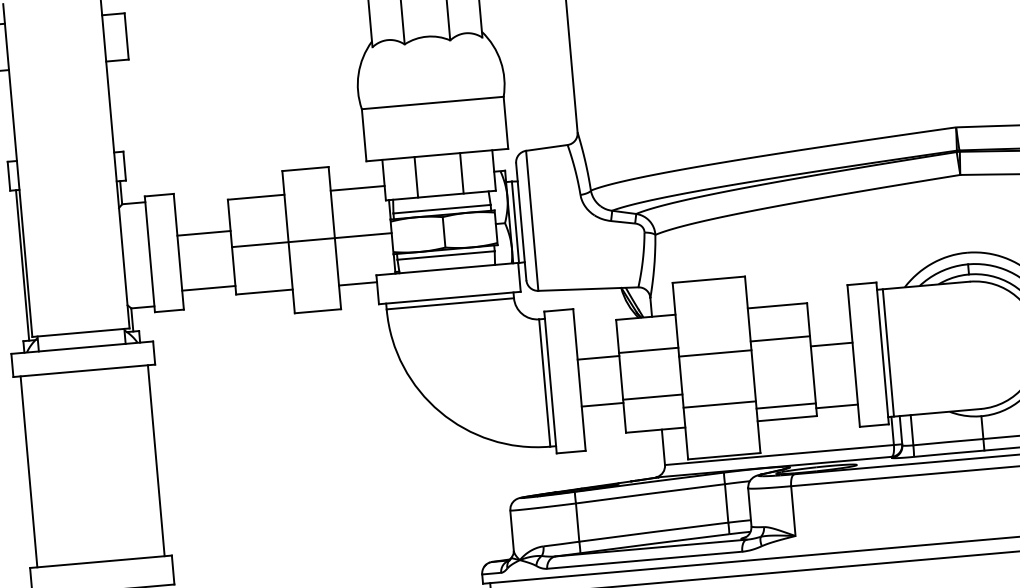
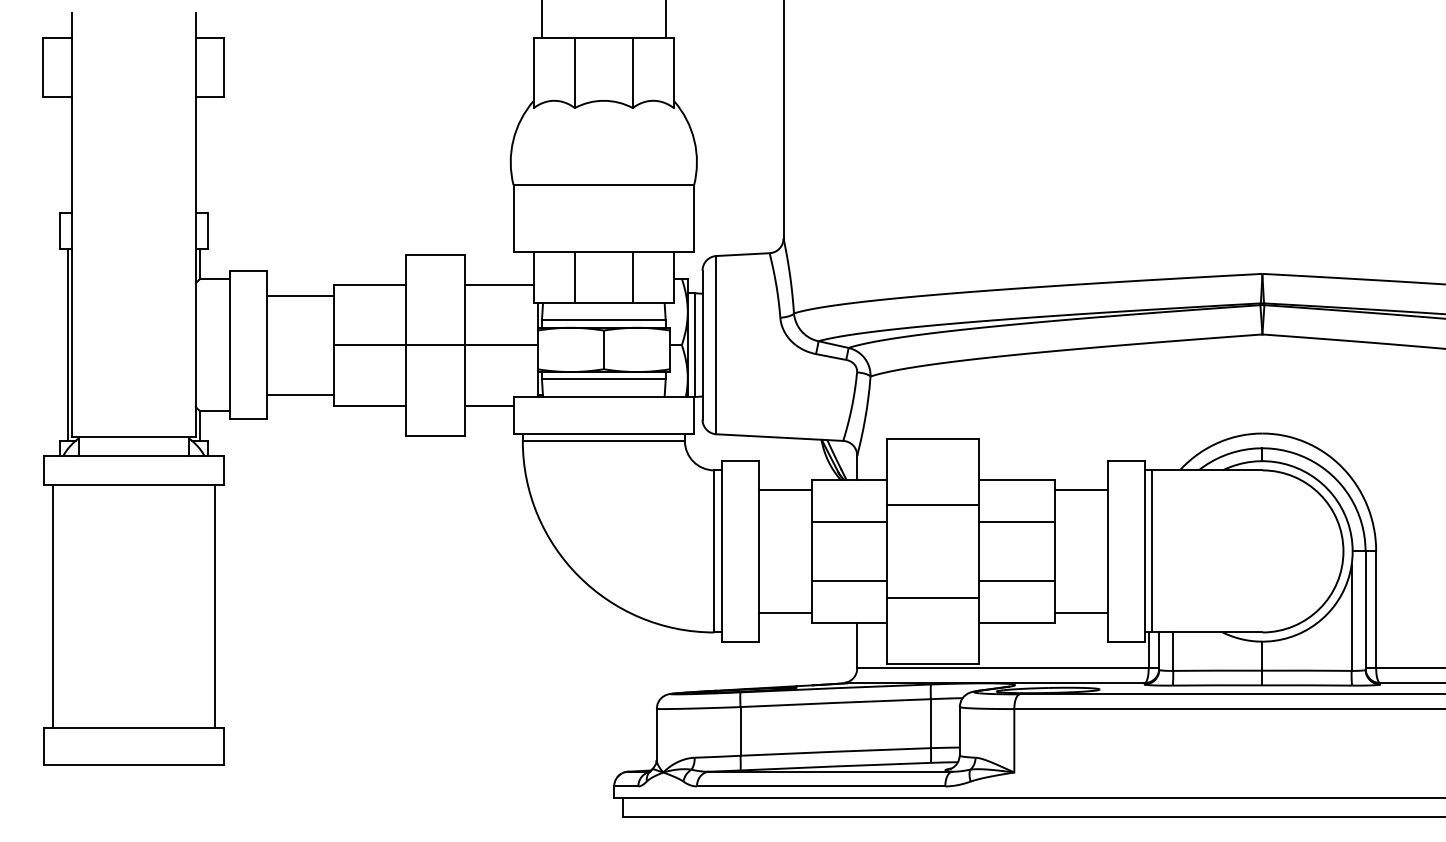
line: (204, 233) -> (300, 295), moved
line: (831, 344) -> (1080, 489), moved
line: (715, 353) -> (933, 504), moved
line: (598, 357) -> (784, 489), moved
line: (602, 404) -> (784, 613), moved
line: (785, 406) -> (1016, 581), moved

